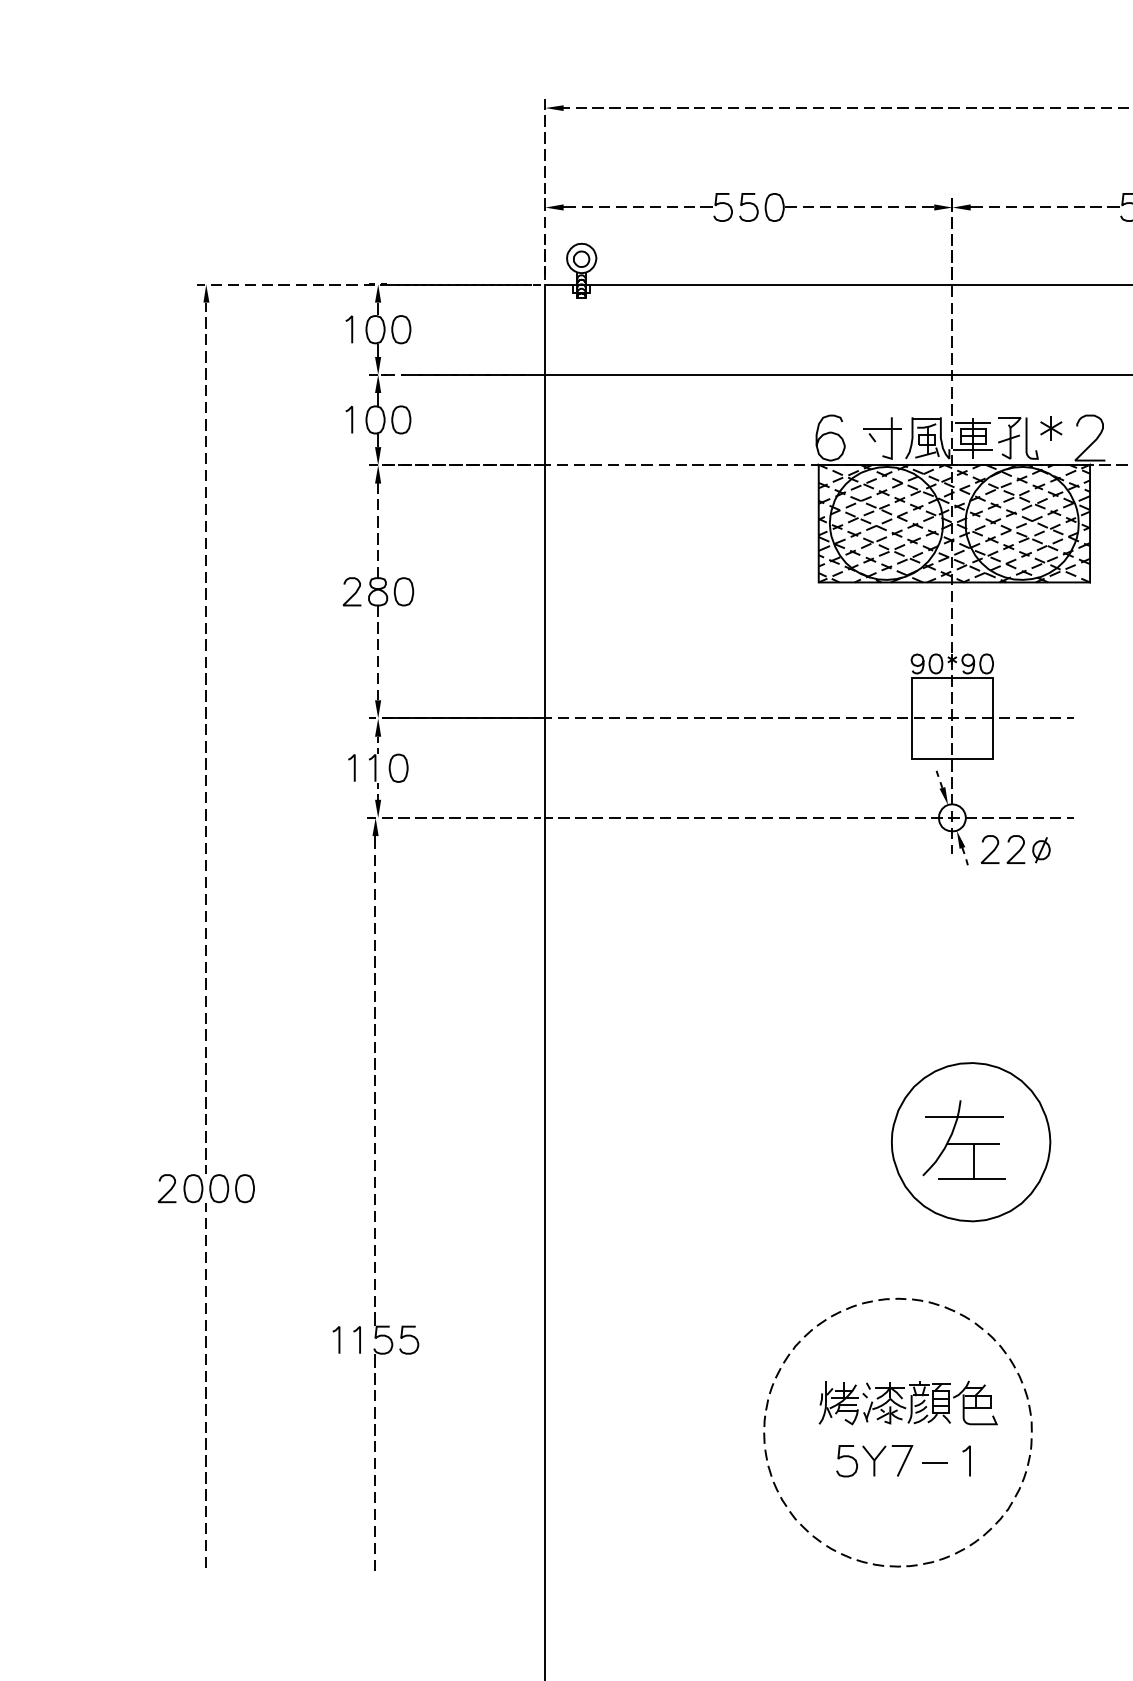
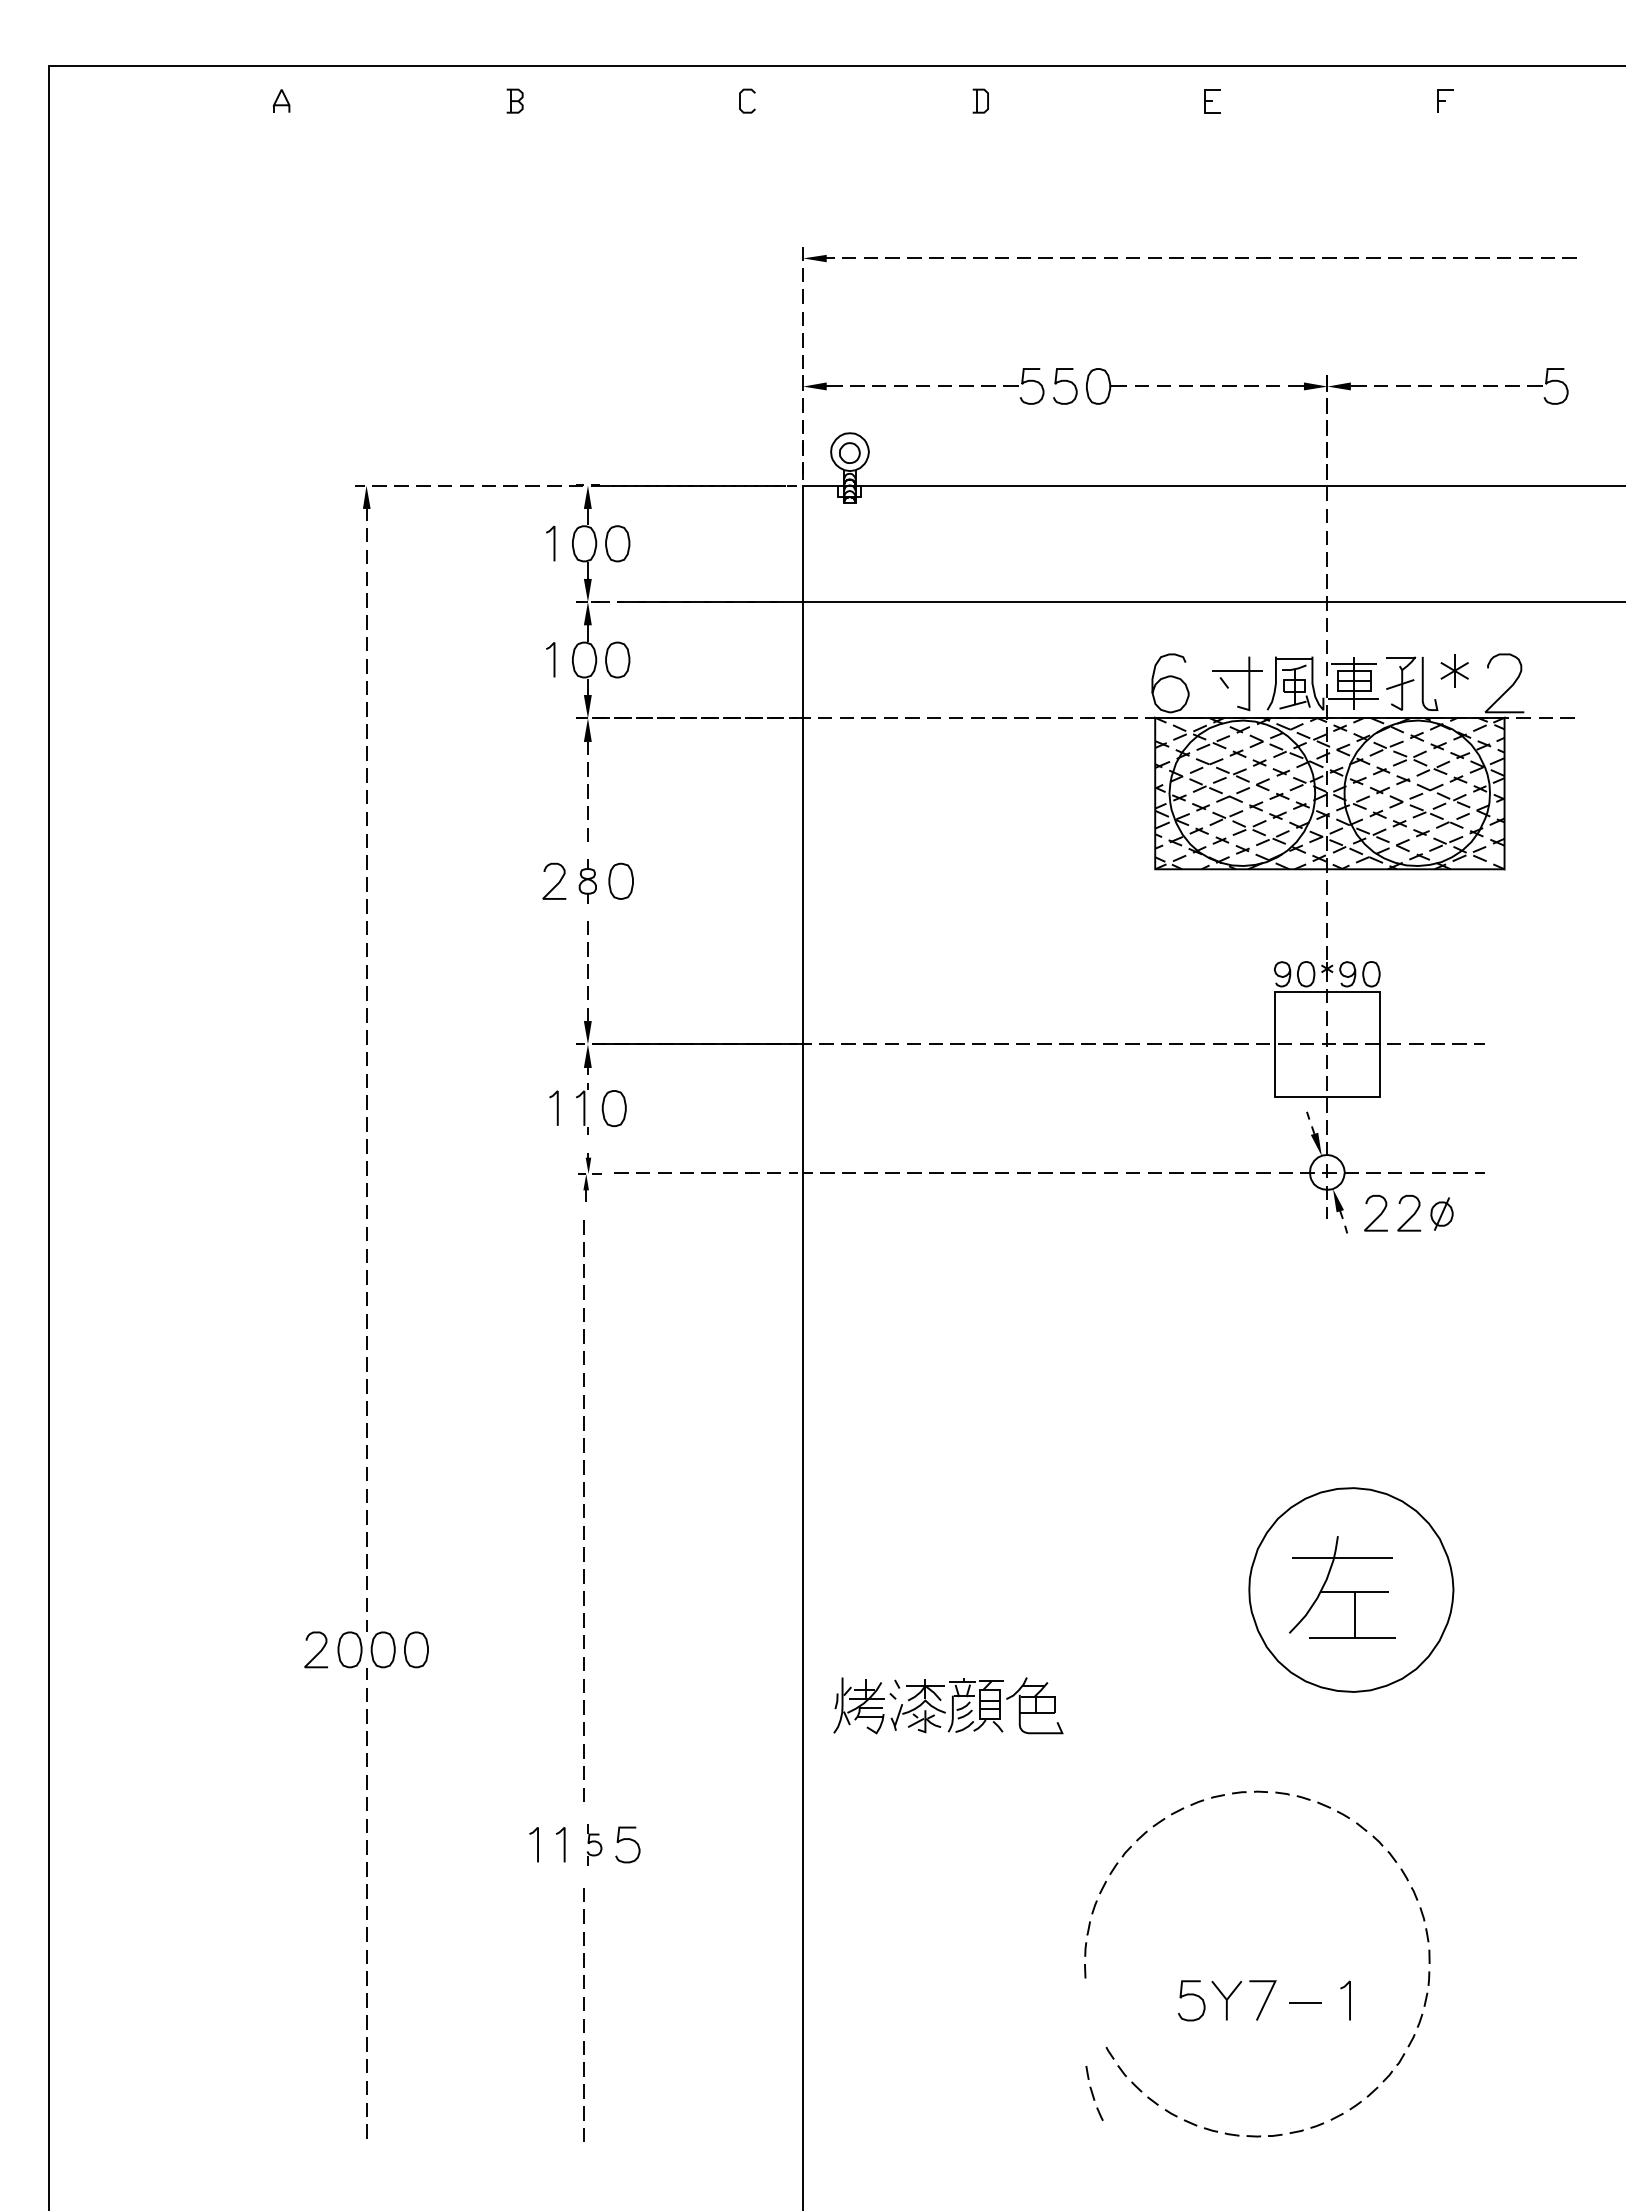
part: (377, 591) -> (587, 881), size x0.7
part: (379, 821) -> (589, 1177), size x0.7
part: (383, 1339) -> (594, 1844), size x0.6
part: (908, 1402) -> (948, 1705), moved
part: (771, 1471) -> (1094, 2093), moved

